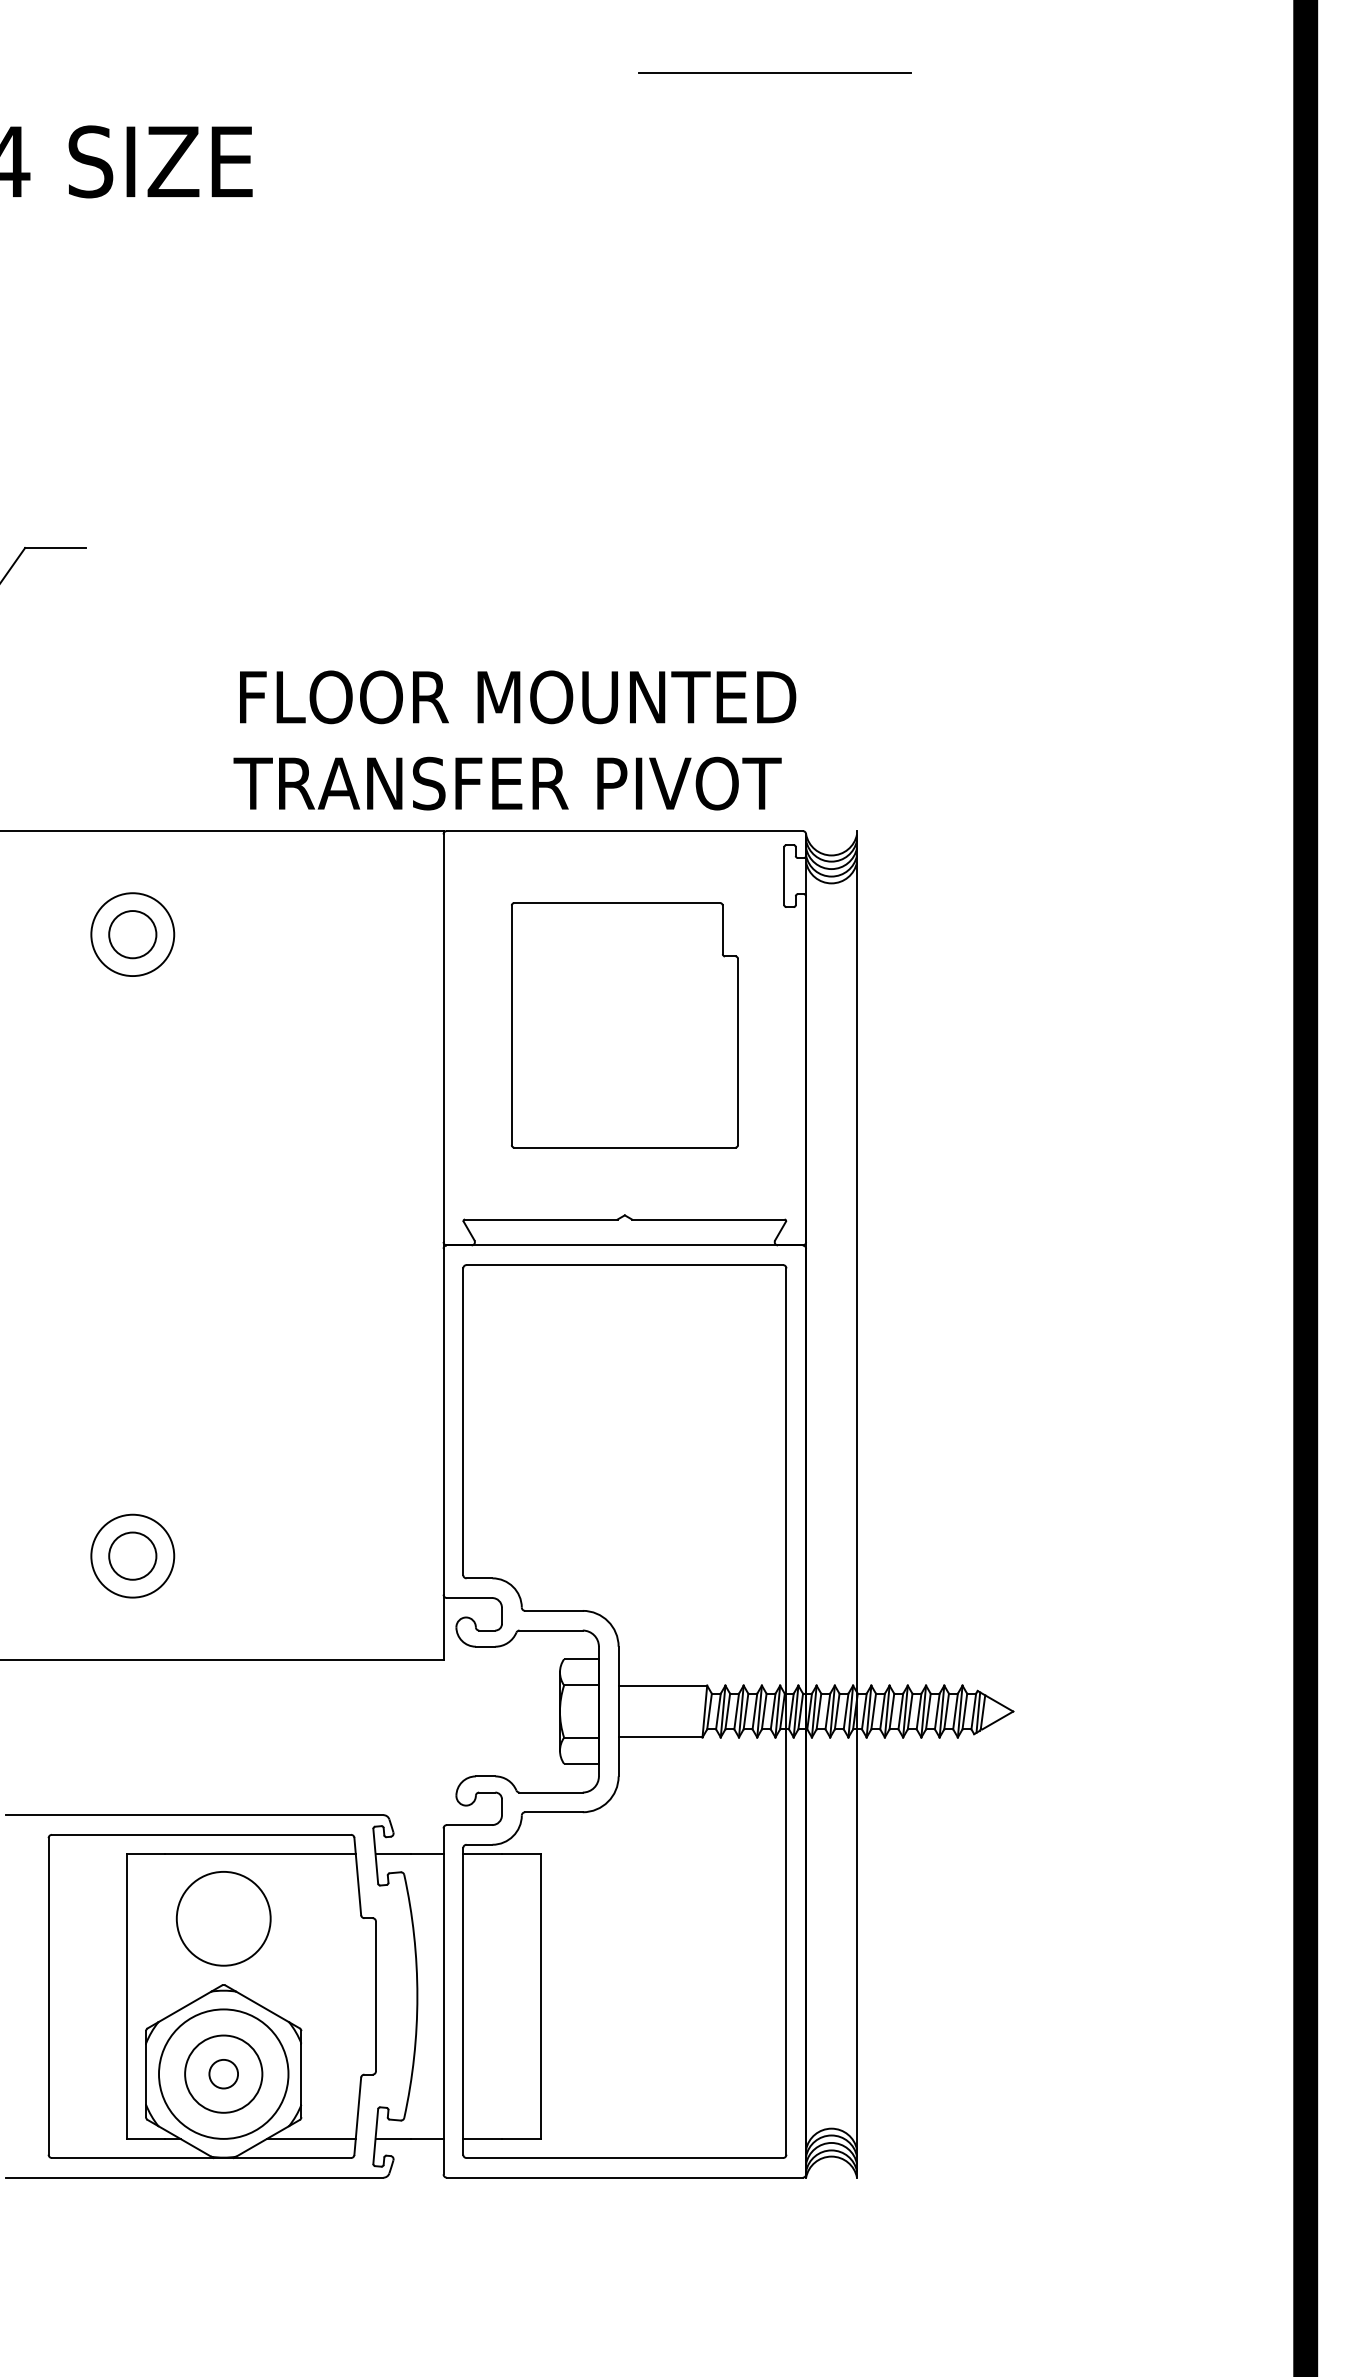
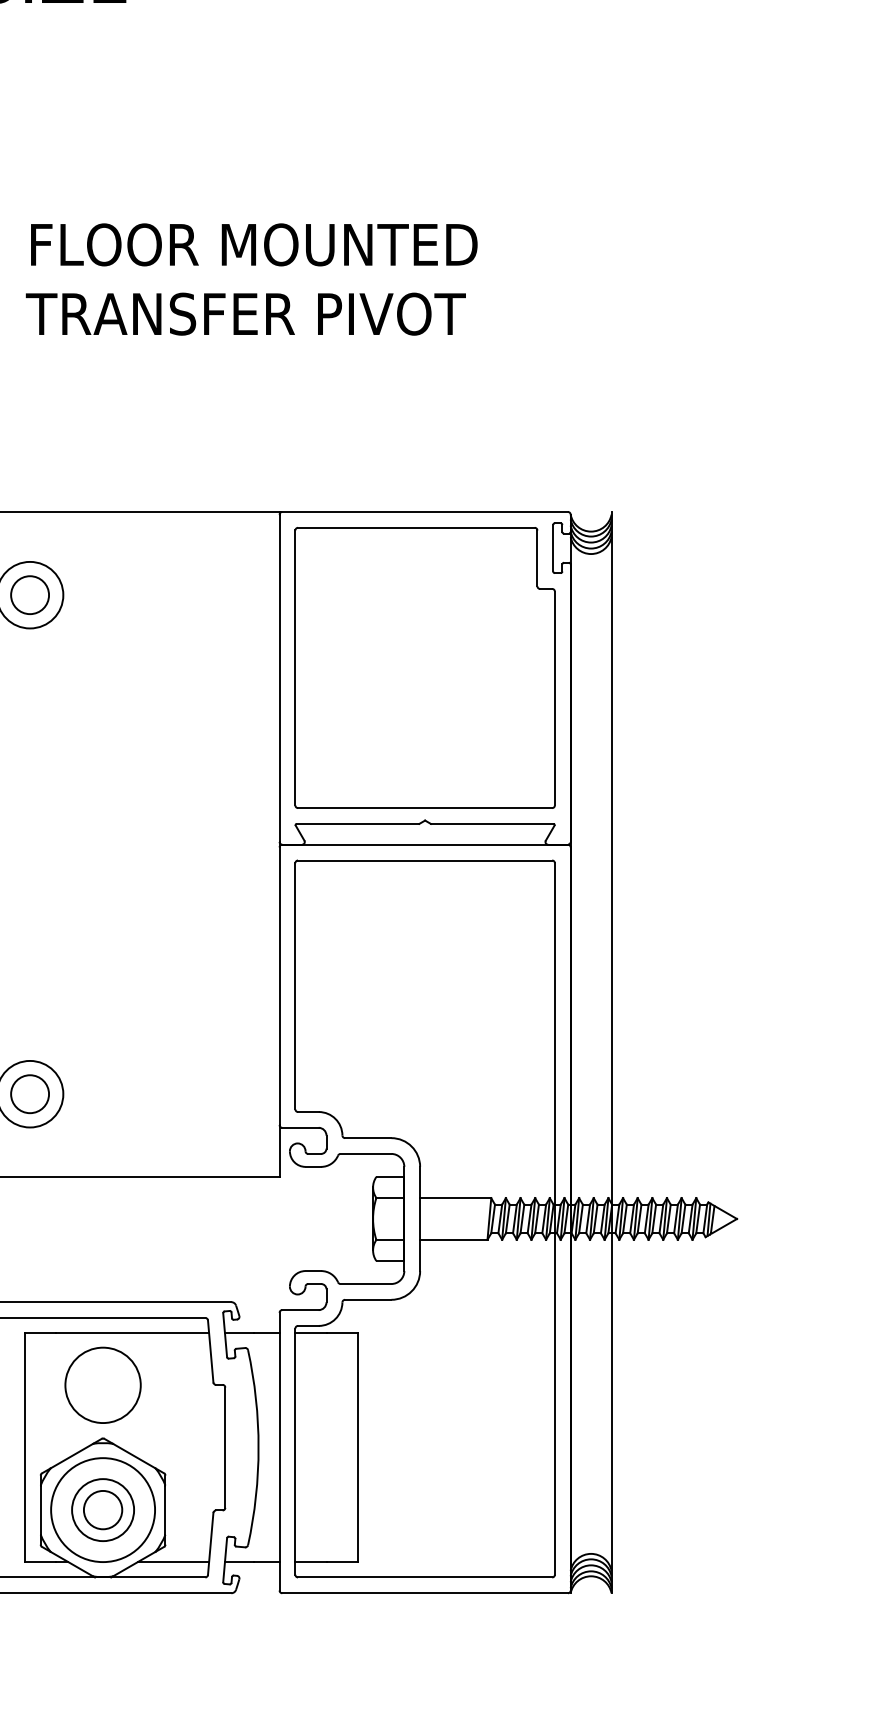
text: (514, 740) -> (251, 279), moved
part: (624, 1025) -> (424, 668), size x1.43
circle: (223, 2074) -> (102, 1510), size x1.67

